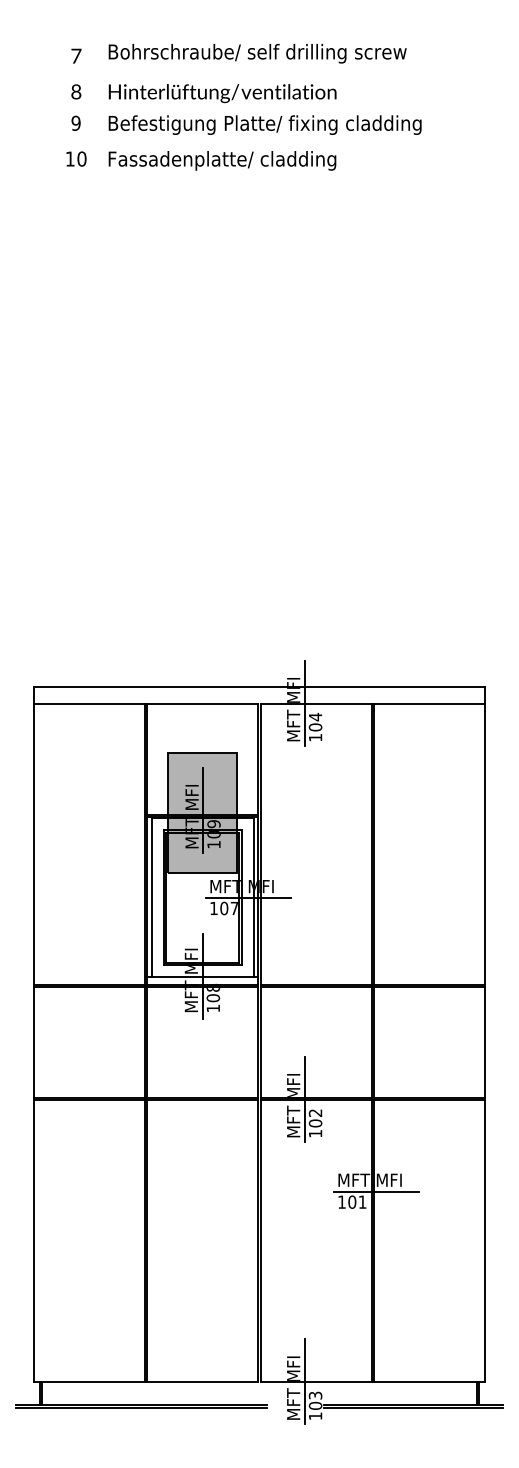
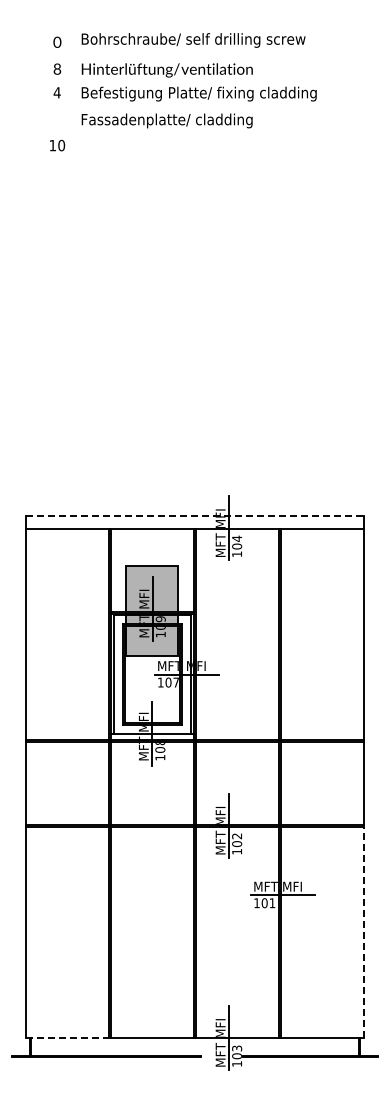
text: (76, 55) -> (57, 41), 7 -> 0
text: (75, 122) -> (56, 92), 9 -> 4
text: (76, 158) -> (57, 145), moved
line: (260, 687) -> (195, 516), solid -> dashed
line: (485, 1241) -> (364, 932), solid -> dashed
line: (89, 1380) -> (67, 1037), solid -> dashed

